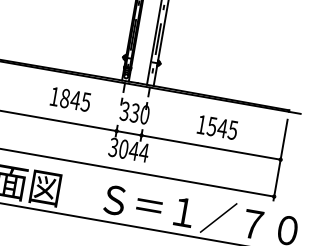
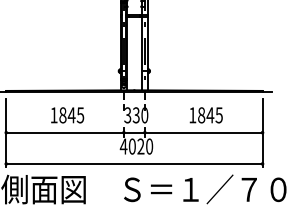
text: (70, 99) -> (67, 115), moved
text: (211, 126) -> (201, 115), 1545 -> 1845
text: (128, 150) -> (136, 146), 3044 -> 4020

